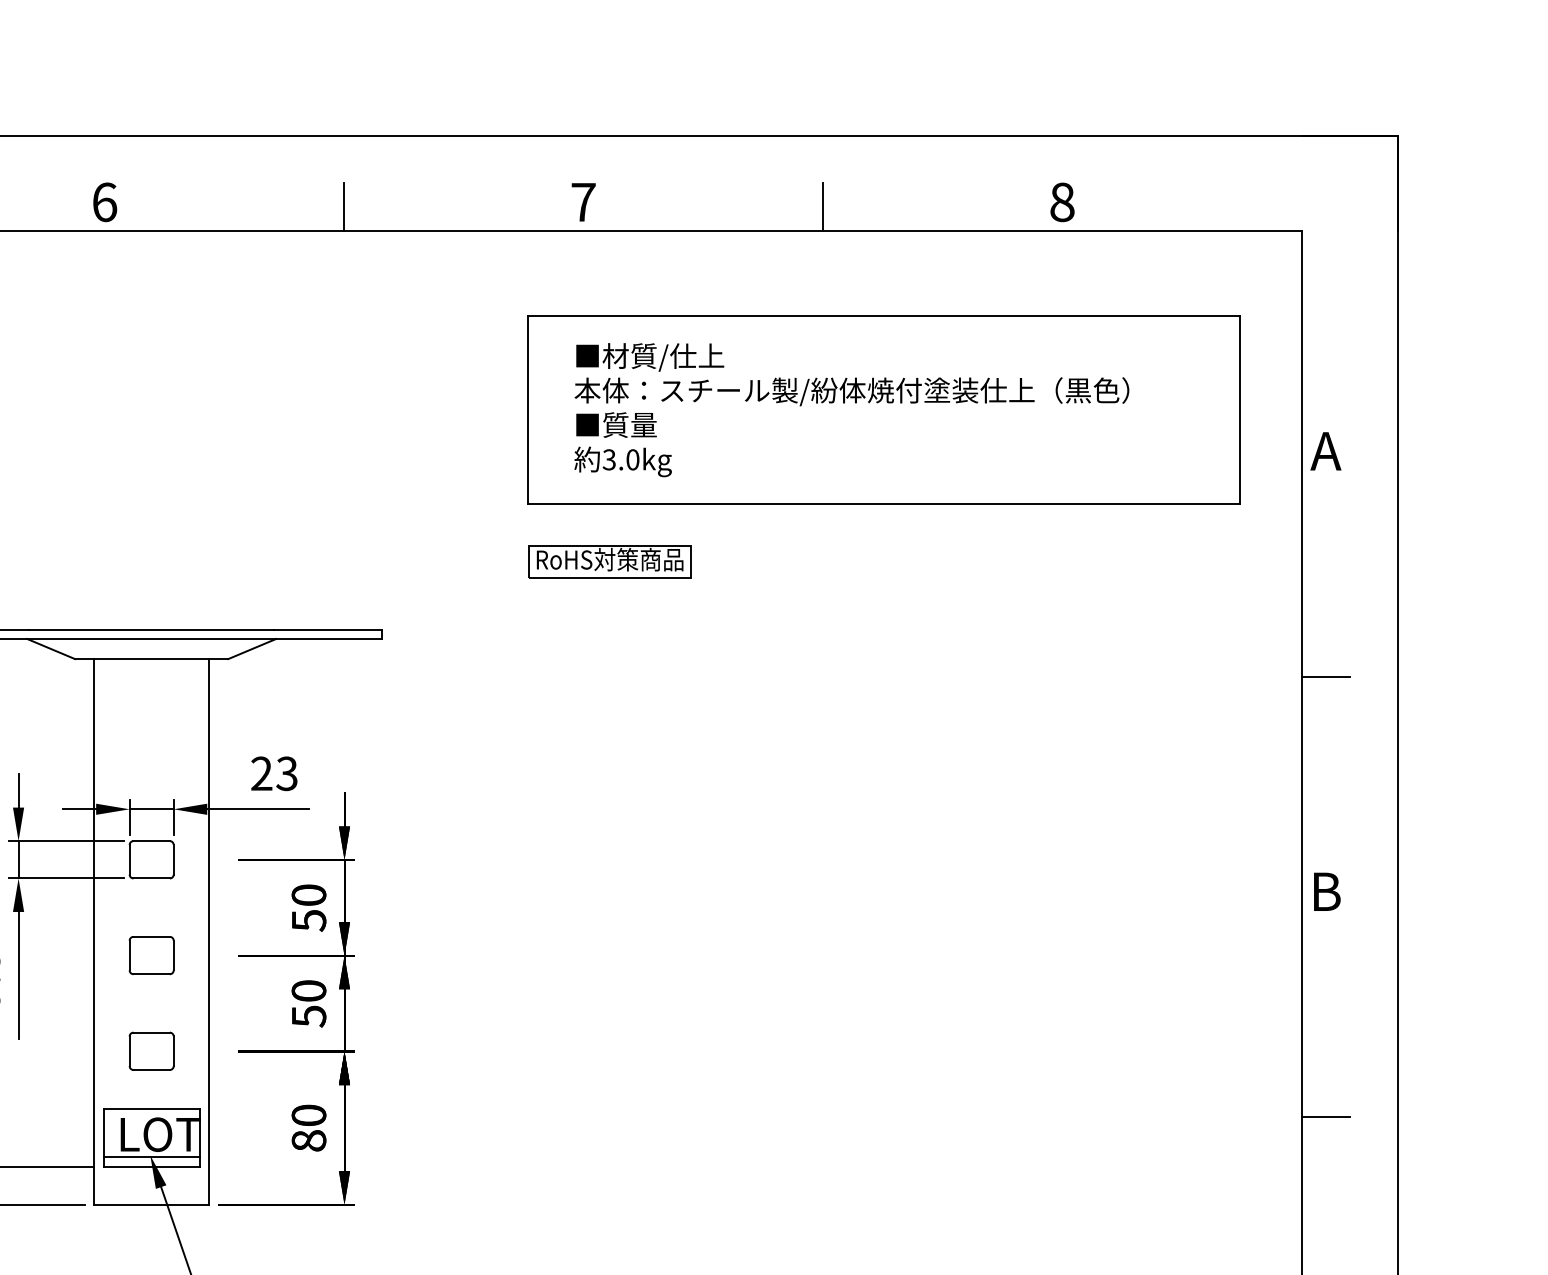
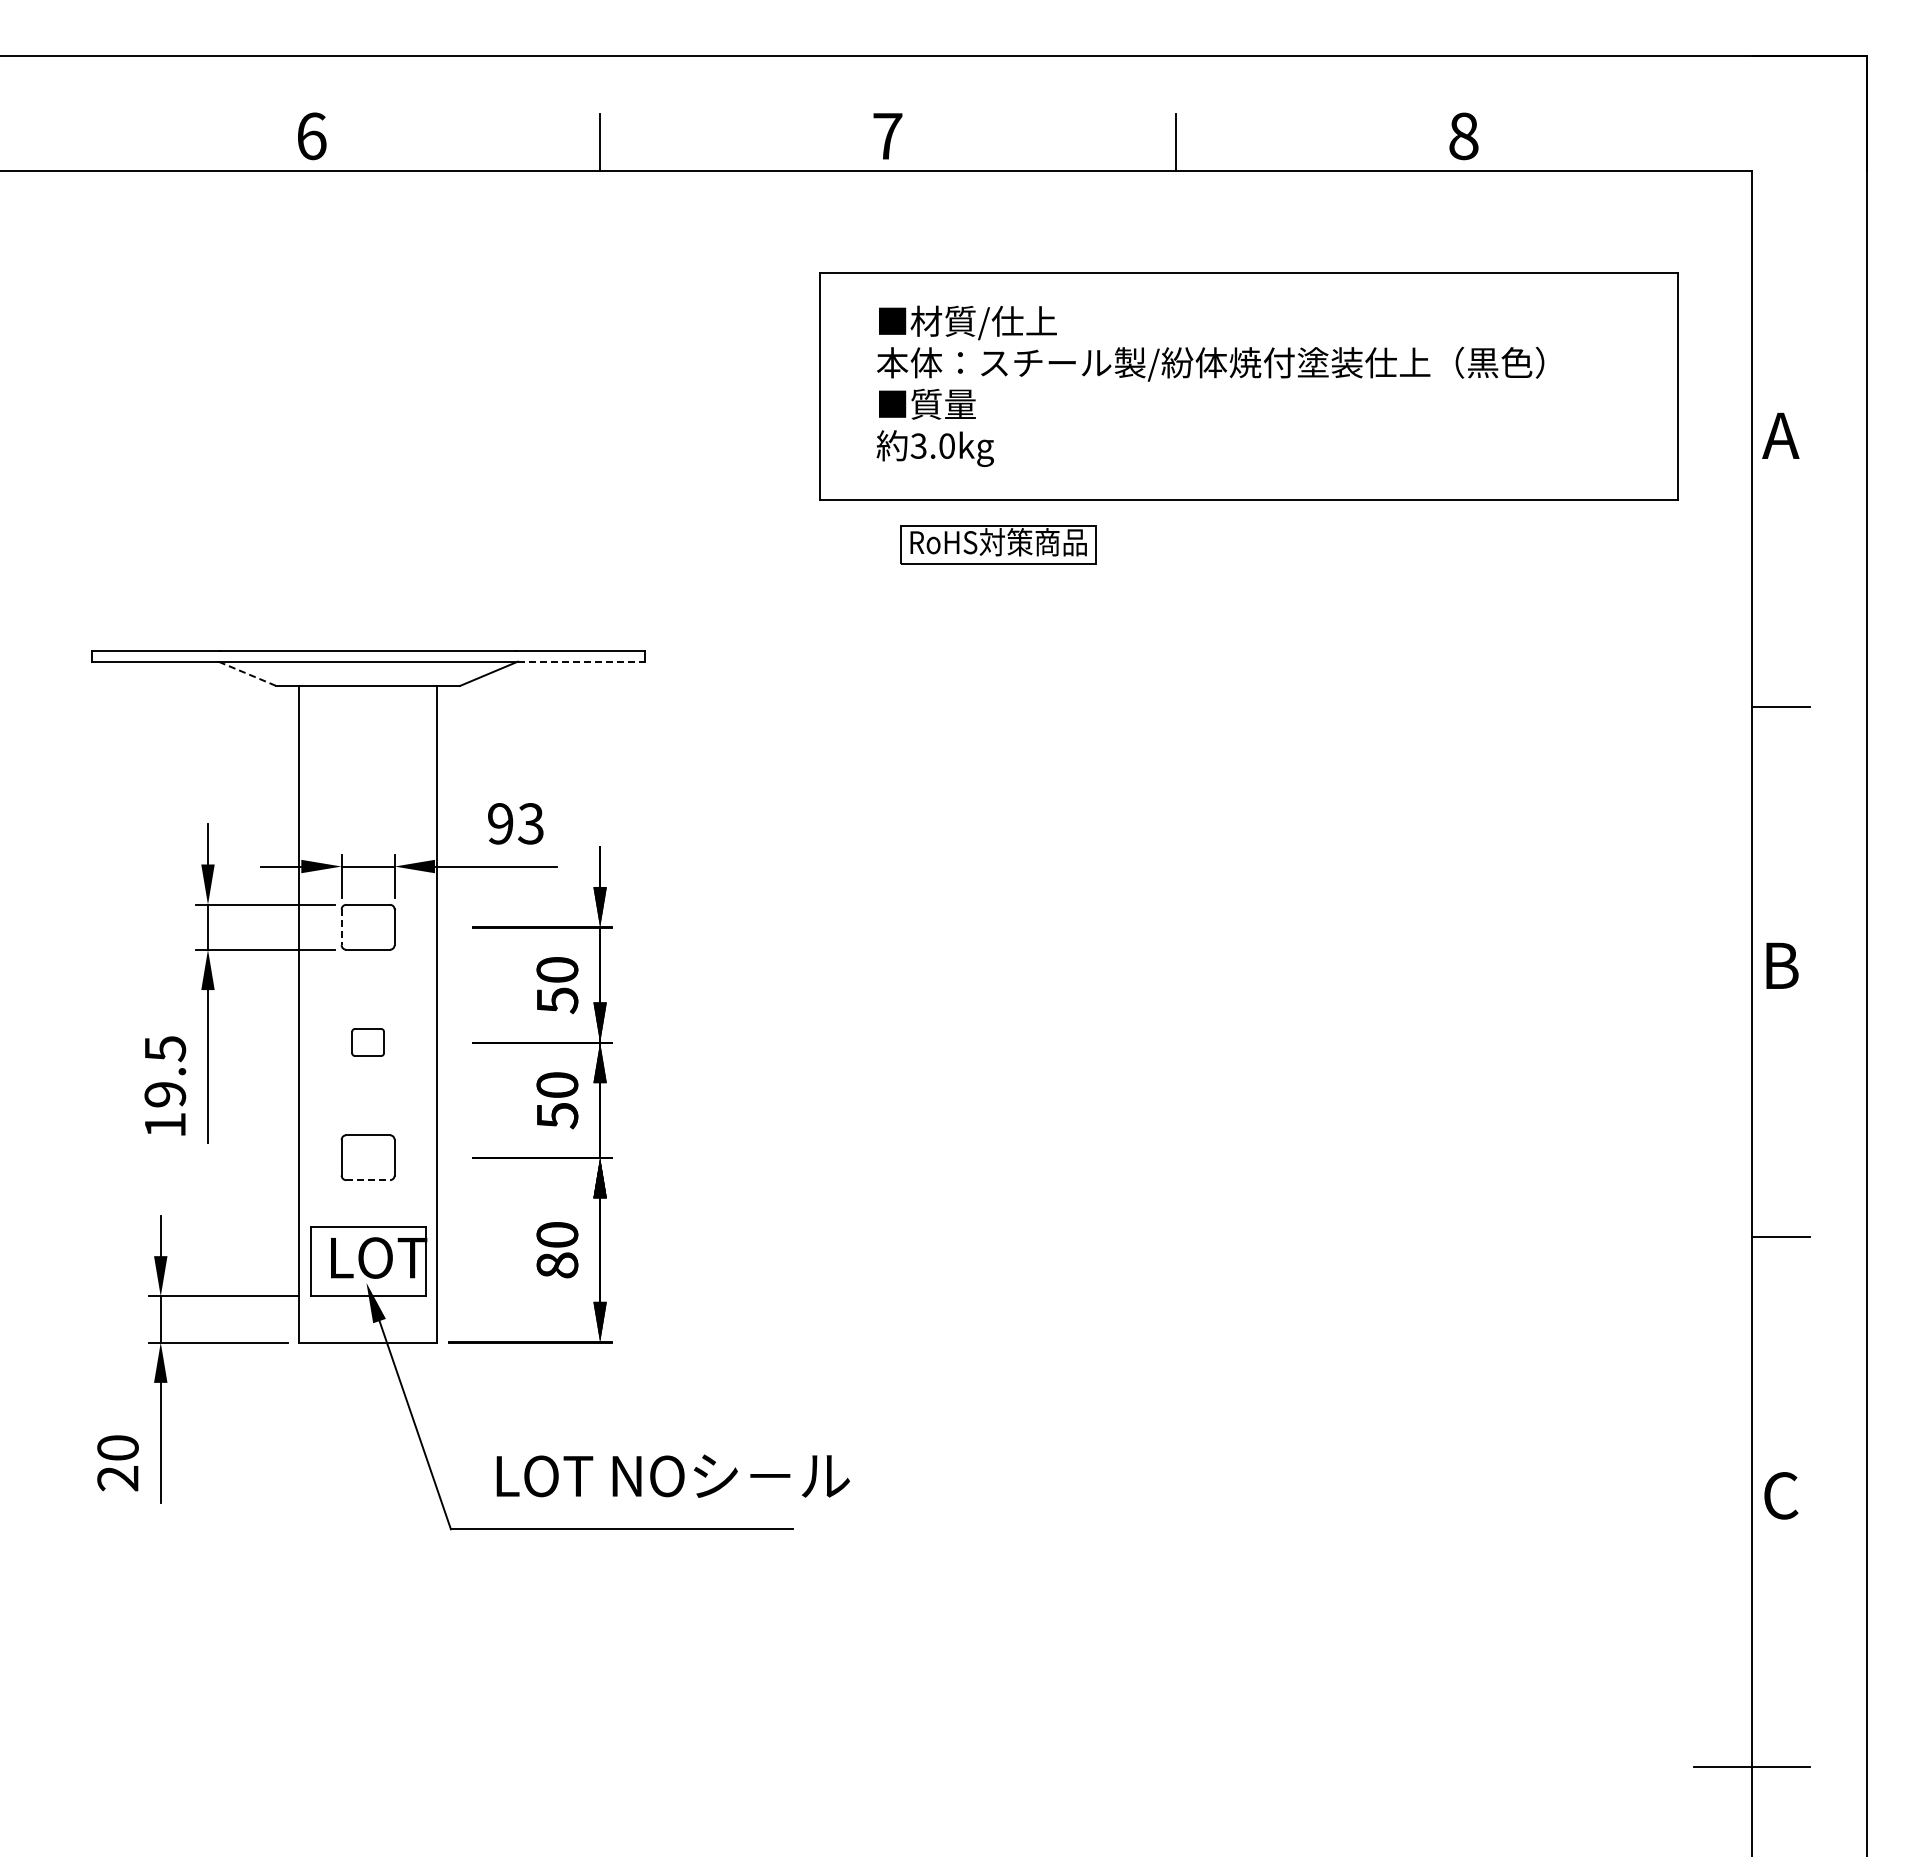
part: (609, 561) -> (998, 544), moved
line: (329, 638) -> (581, 661), solid -> dashed
line: (50, 648) -> (246, 673), solid -> dashed
text: (261, 773) -> (500, 823), 23 -> 93
line: (129, 859) -> (341, 927), solid -> dashed
part: (151, 955) -> (367, 1042), size x0.6
line: (151, 1070) -> (368, 1180), solid -> dashed
line: (151, 1156) -> (367, 1284), removed

